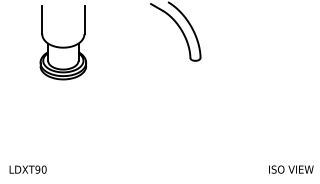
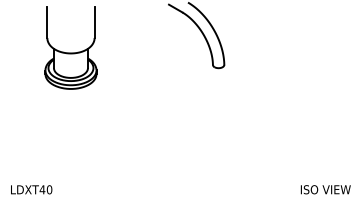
text: (37, 169) -> (42, 189), LDXT90 -> LDXT40

